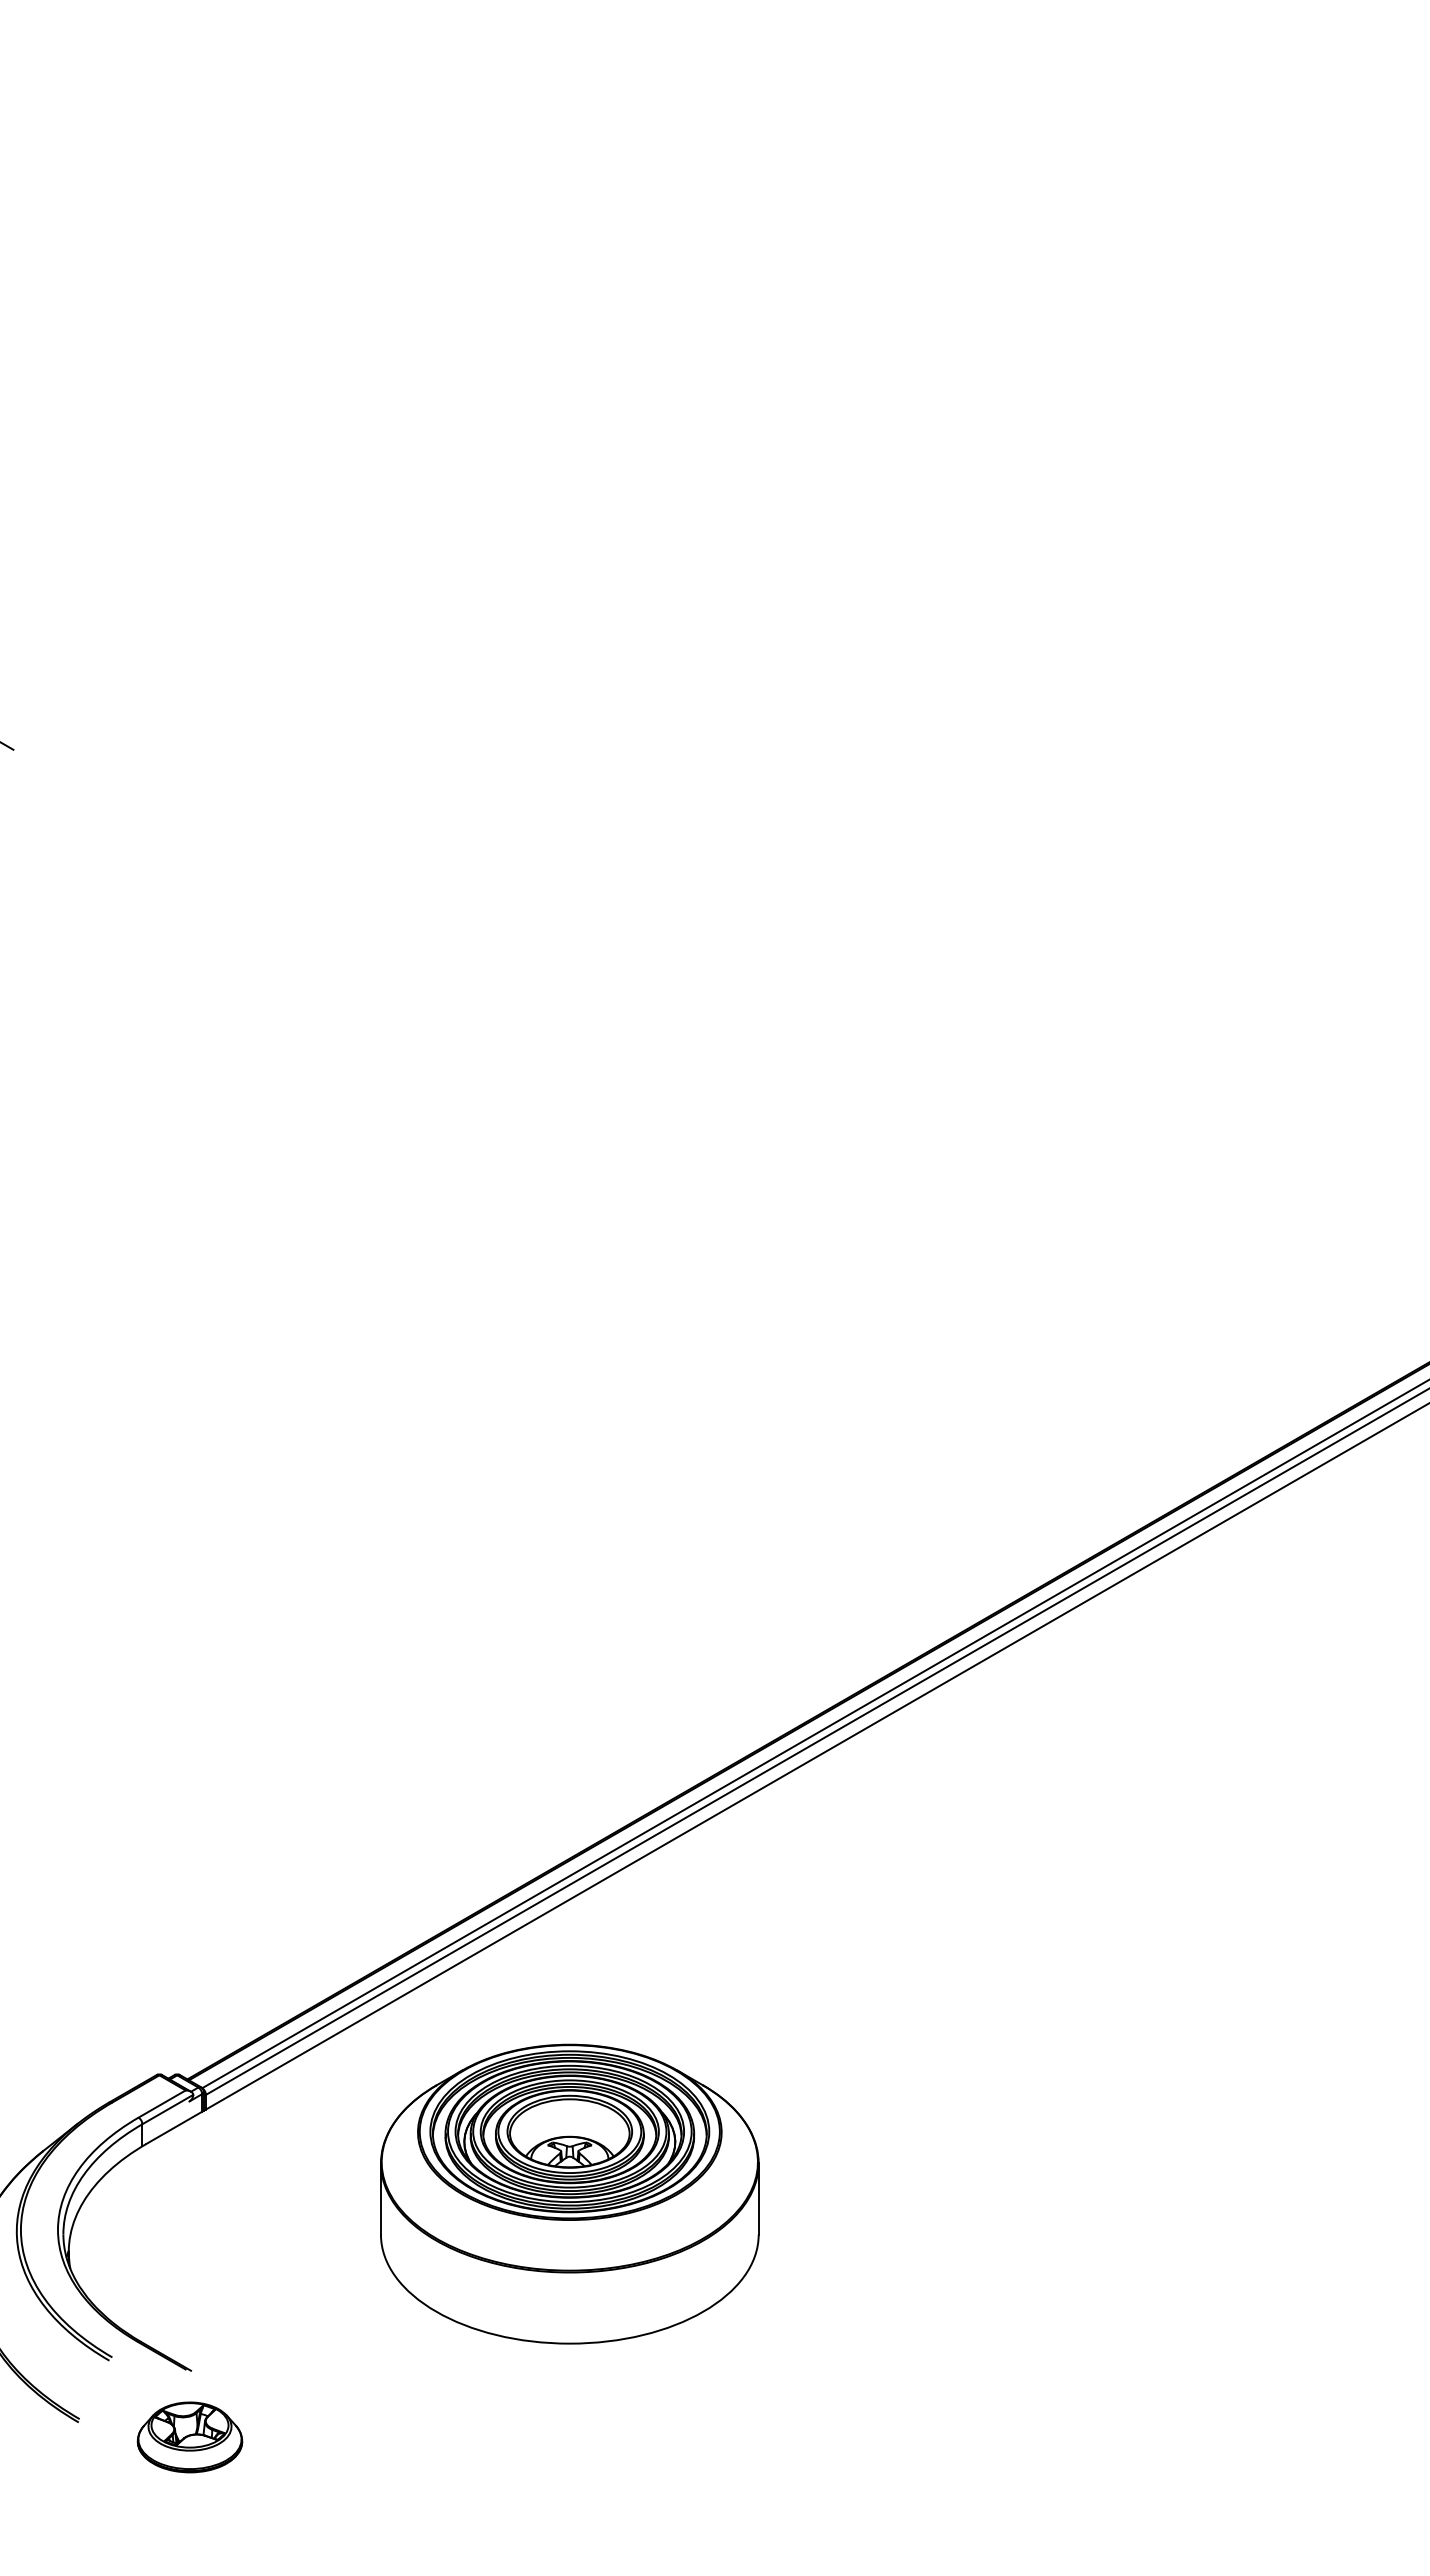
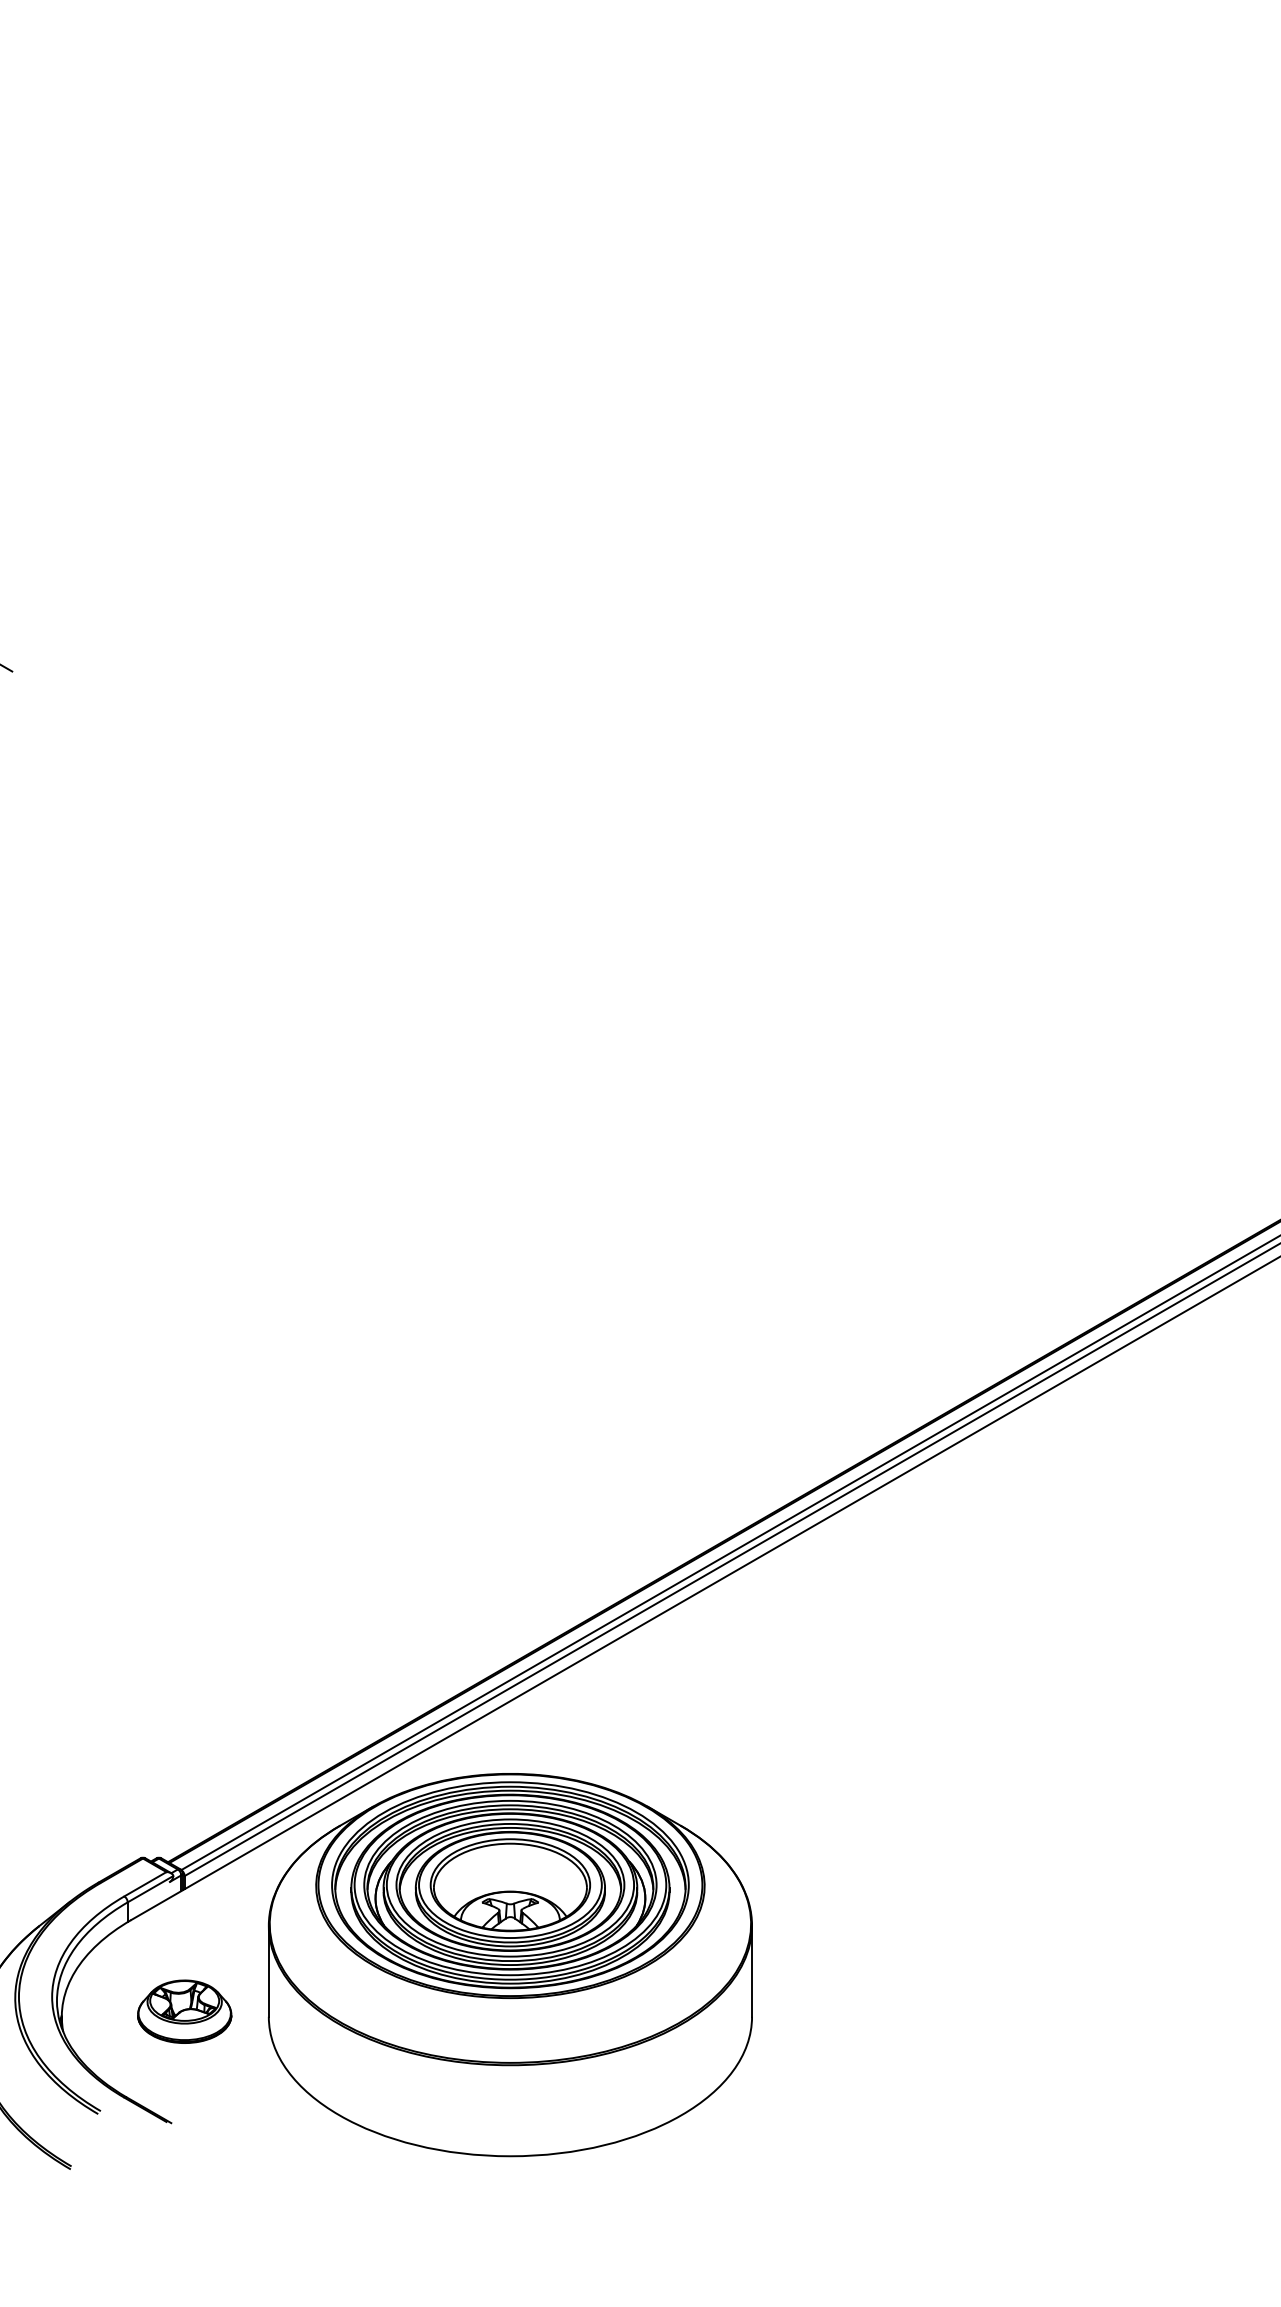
part: (569, 2193) -> (510, 1964), size x1.43
part: (189, 2437) -> (184, 2011), moved

